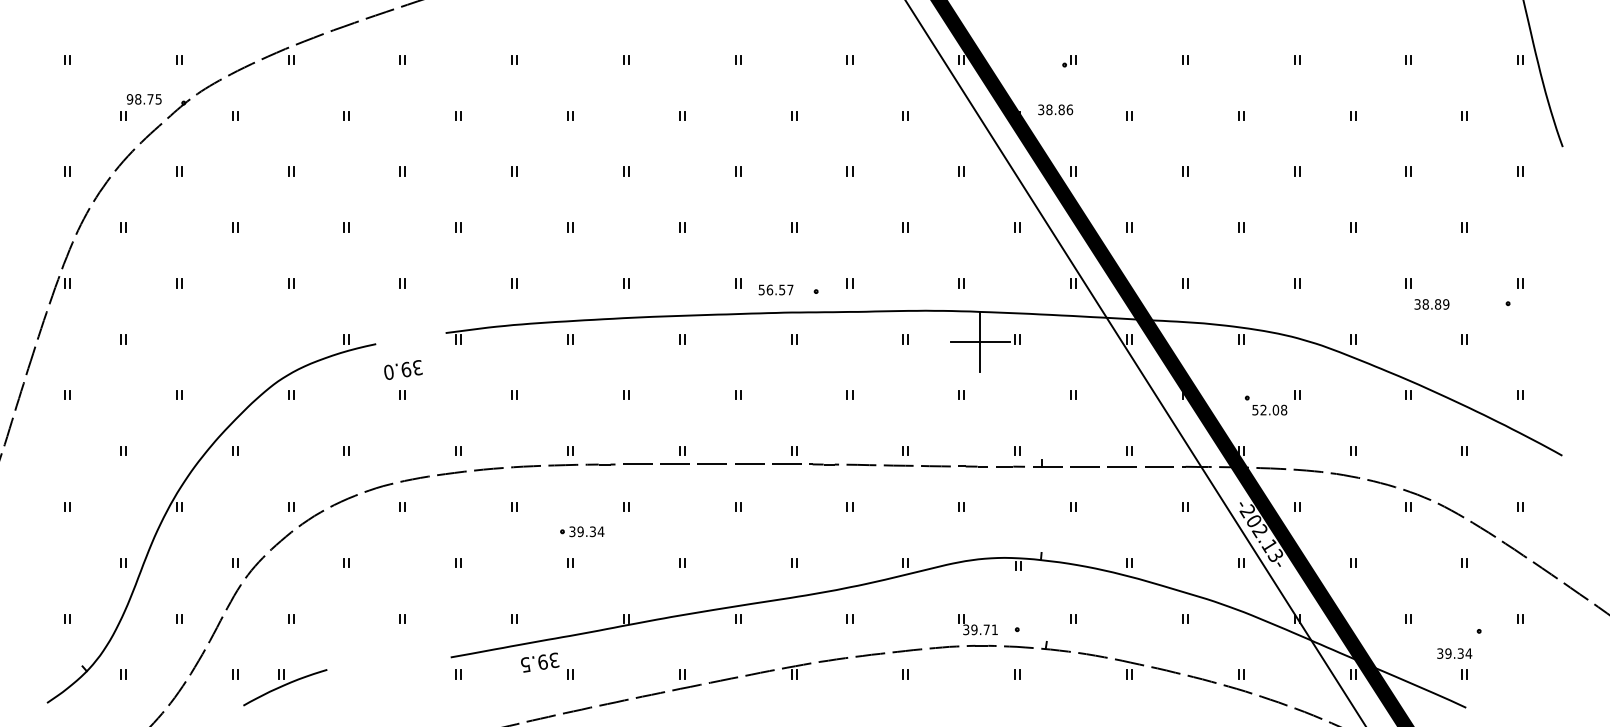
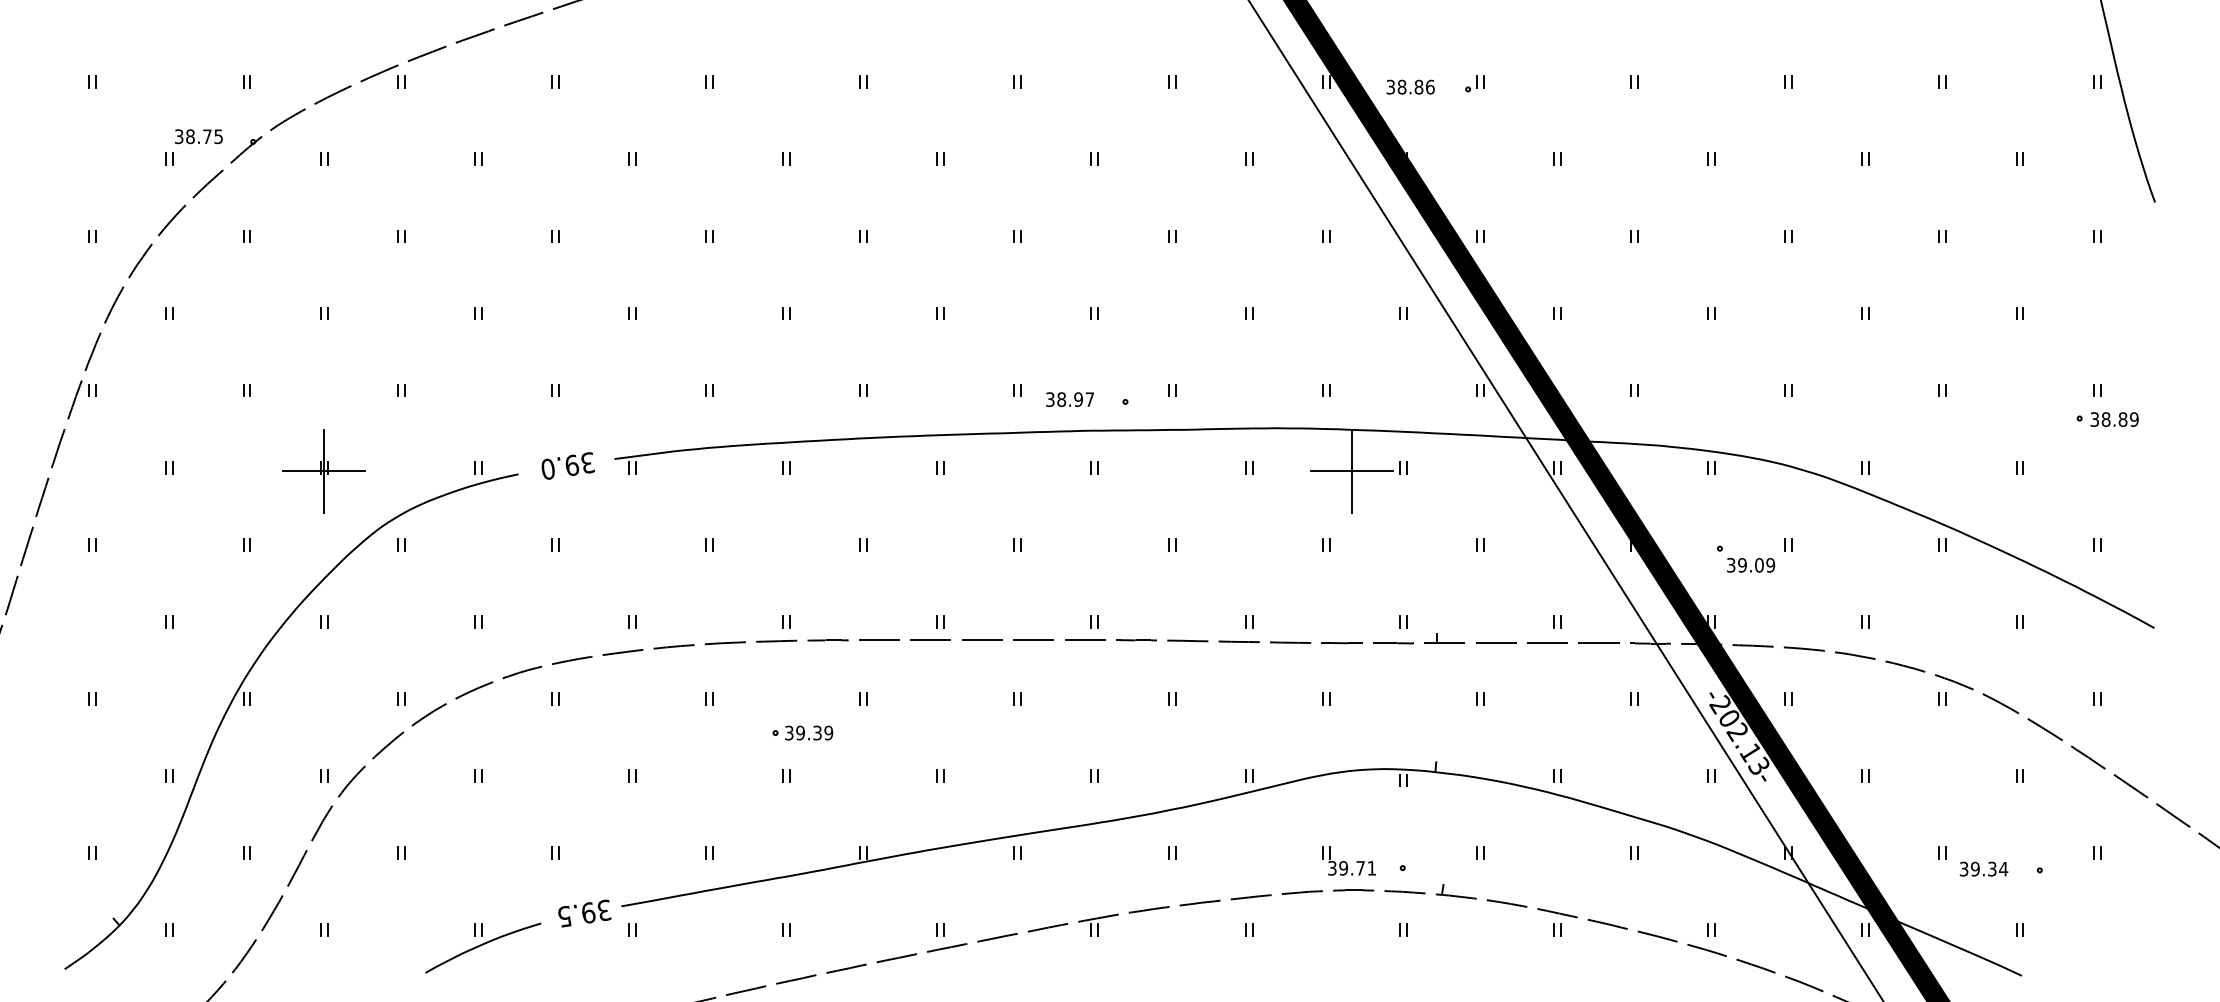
text: (129, 99) -> (178, 136), 98.75 -> 38.75
text: (1055, 109) -> (1410, 86), moved
text: (772, 289) -> (1064, 399), 56.57 -> 38.97
text: (1431, 304) -> (2114, 419), moved
part: (234, 342) -> (323, 471), added
text: (402, 369) -> (567, 465), moved
text: (1270, 410) -> (1751, 565), 52.08 -> 39.09
text: (600, 531) -> (828, 732), 39.34 -> 39.39
text: (1454, 653) -> (1983, 868), moved
text: (539, 662) -> (584, 913), moved
part: (285, 687) -> (483, 947), moved

